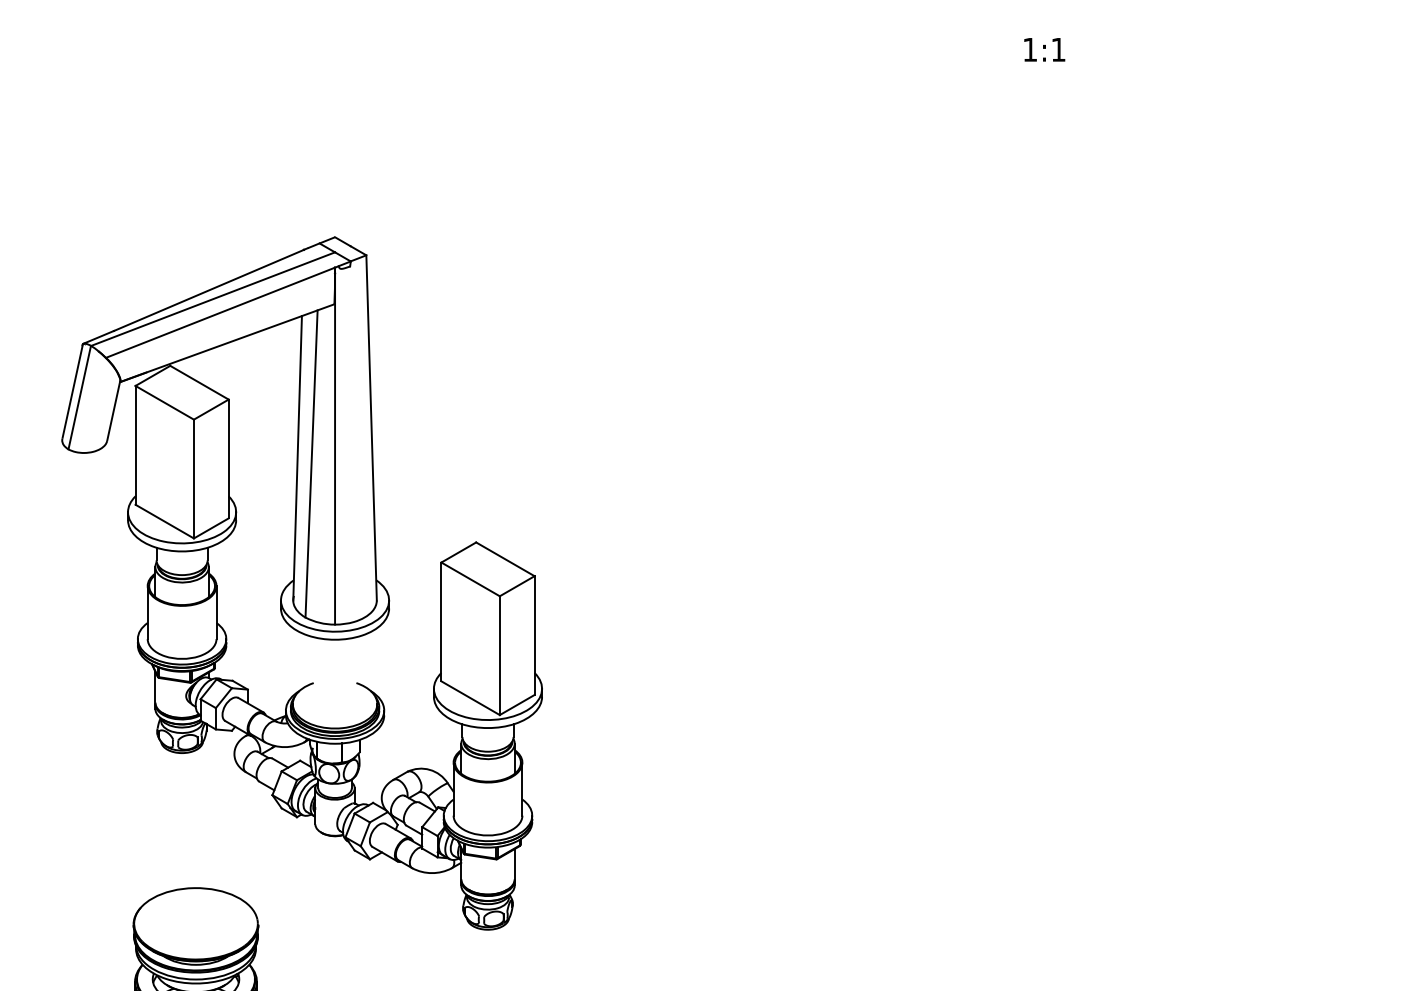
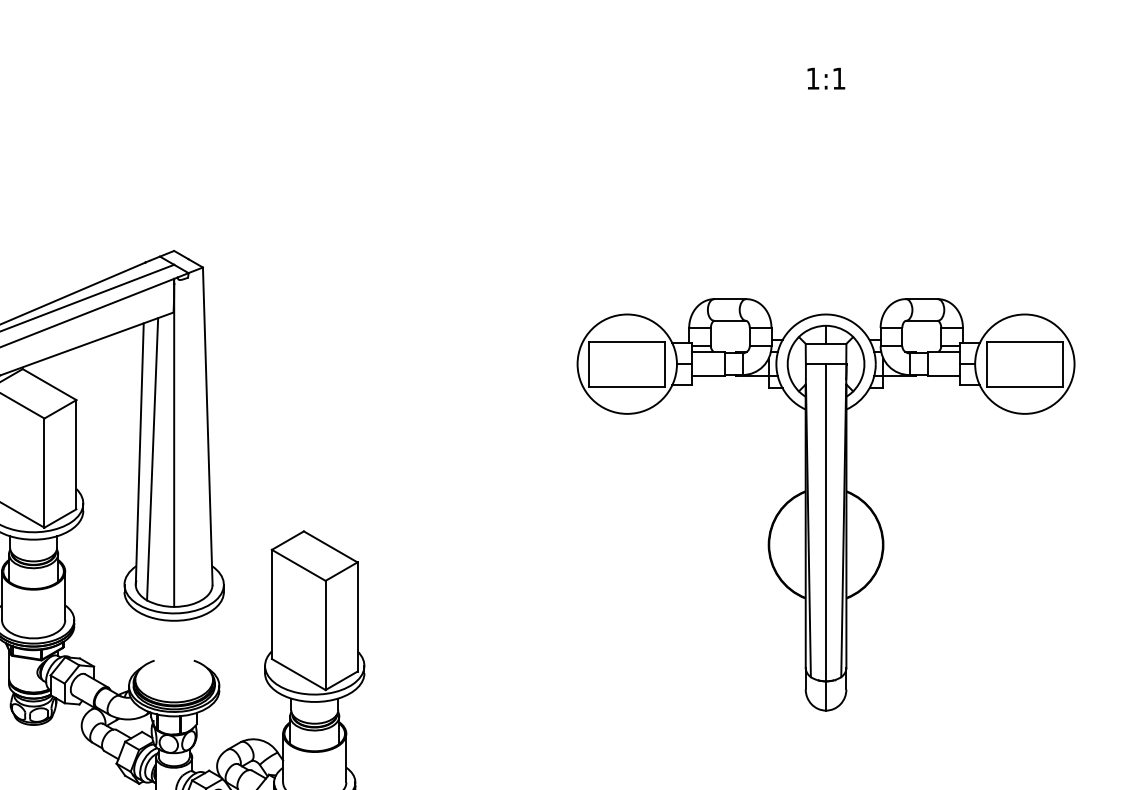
part: (1044, 513) -> (826, 504), added

